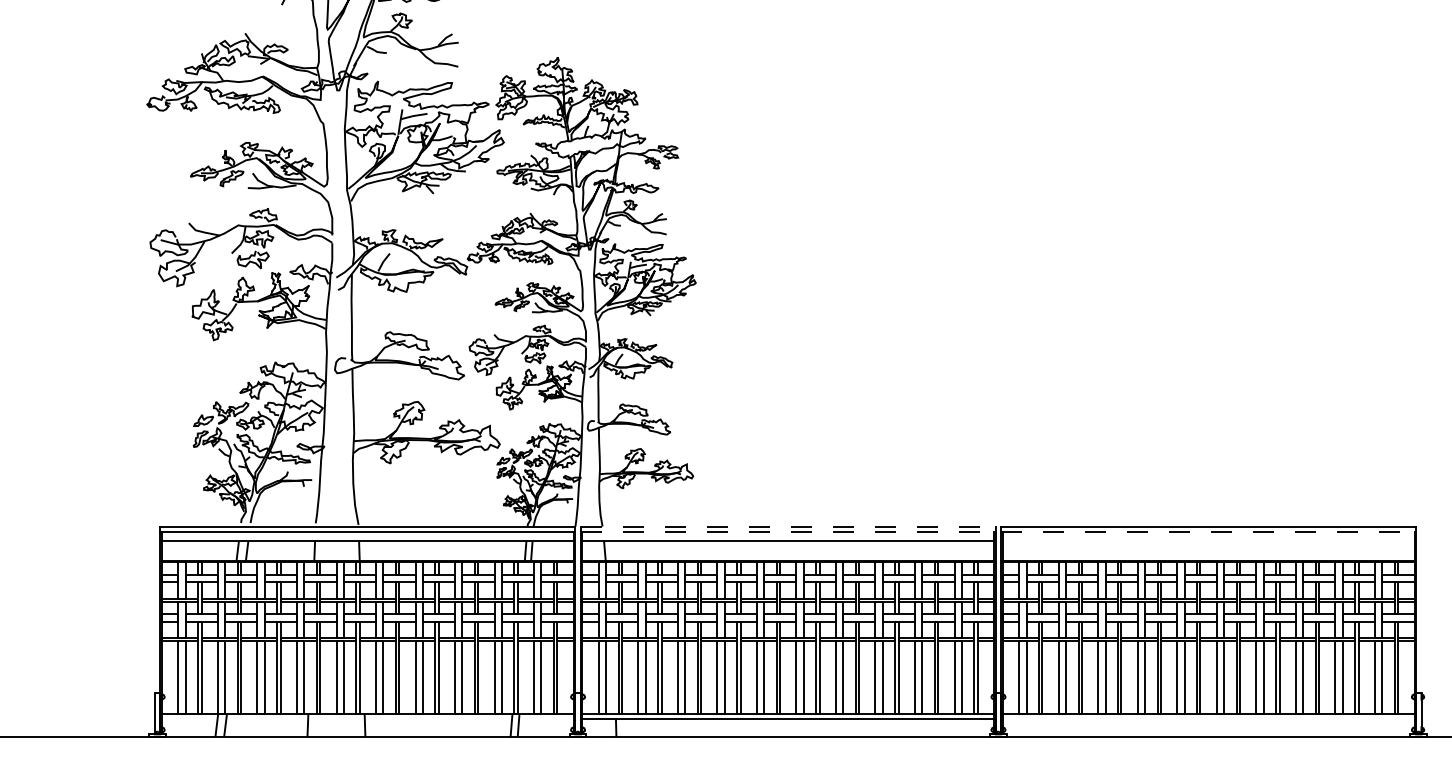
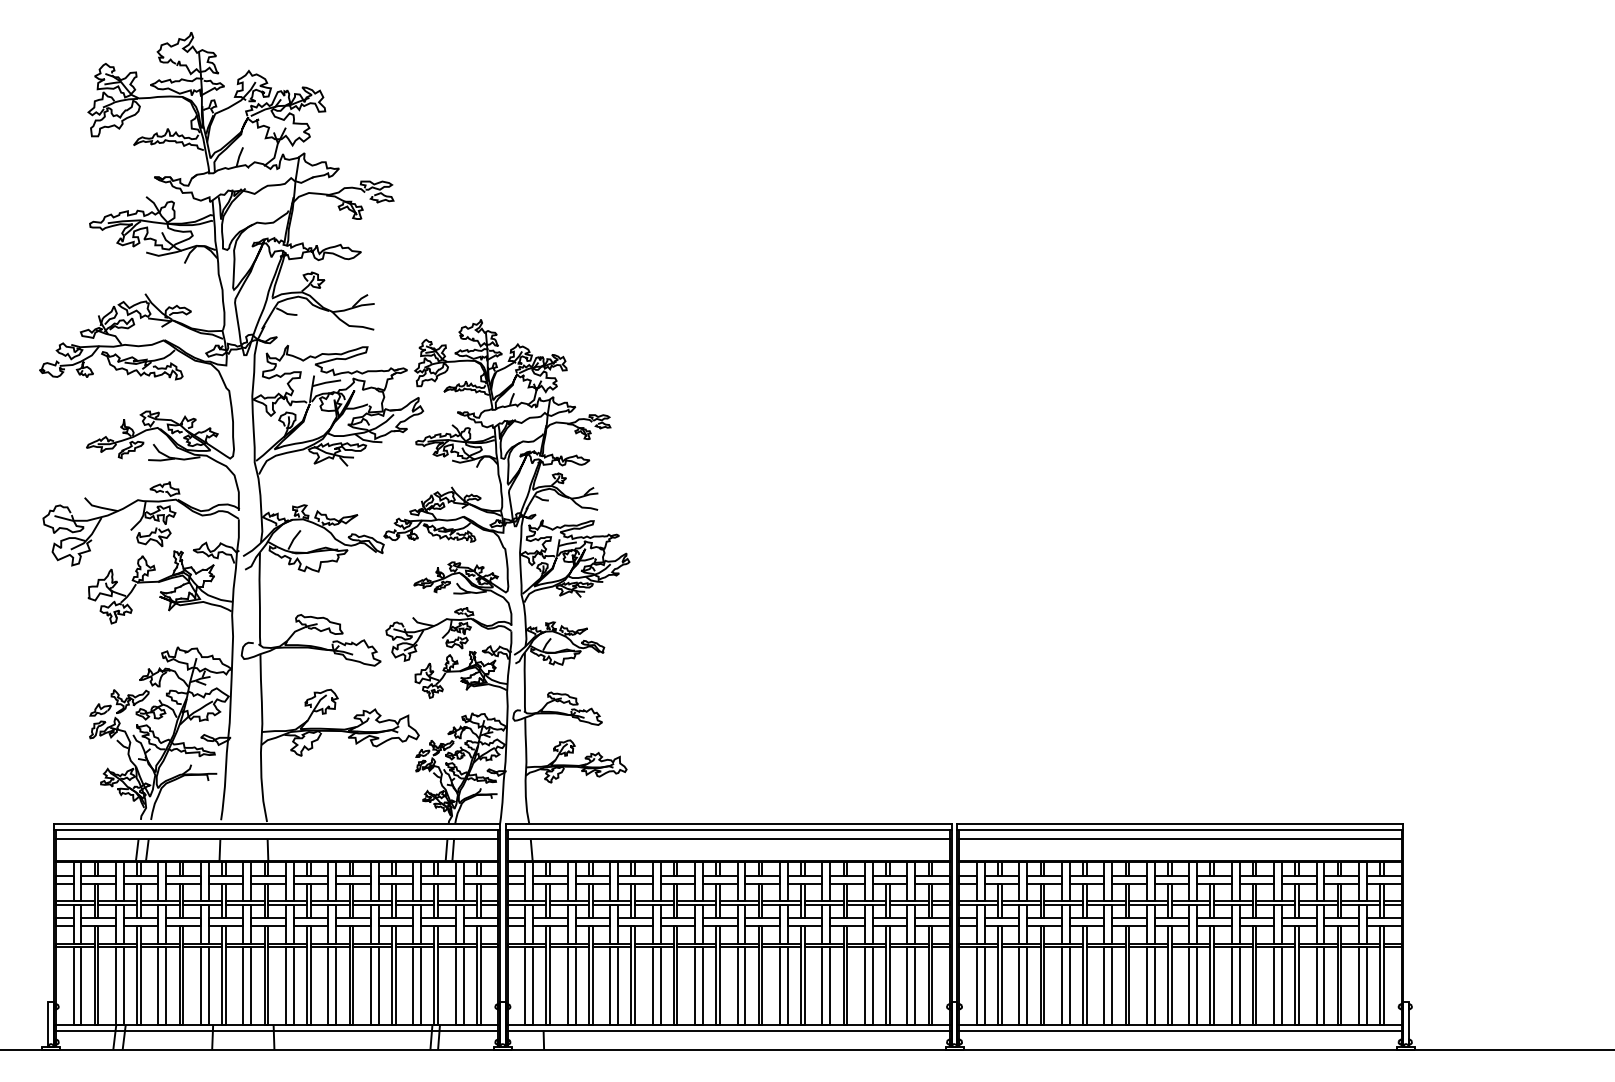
line: (788, 526) -> (729, 823), dashed -> solid
line: (788, 531) -> (729, 829), dashed -> solid
line: (1208, 531) -> (1180, 829), dashed -> solid
line: (1208, 541) -> (1180, 839), added
line: (367, 719) -> (276, 1030), added
line: (1208, 719) -> (1180, 1030), added

